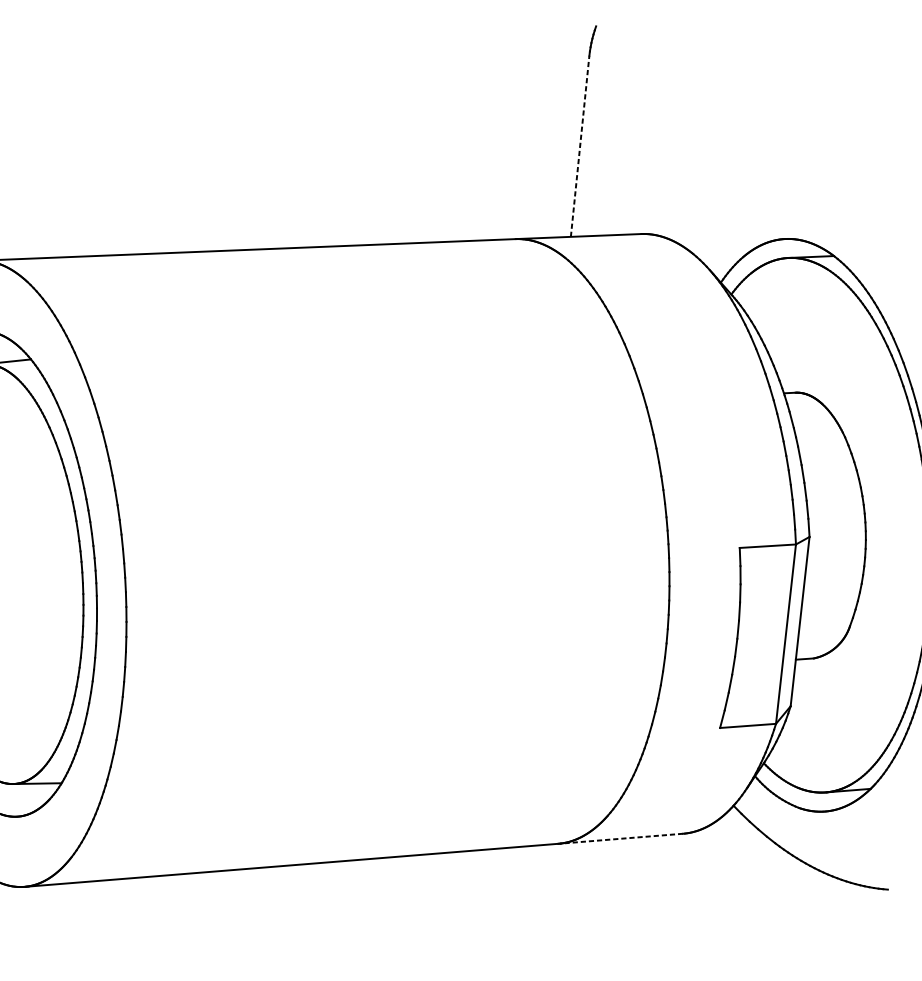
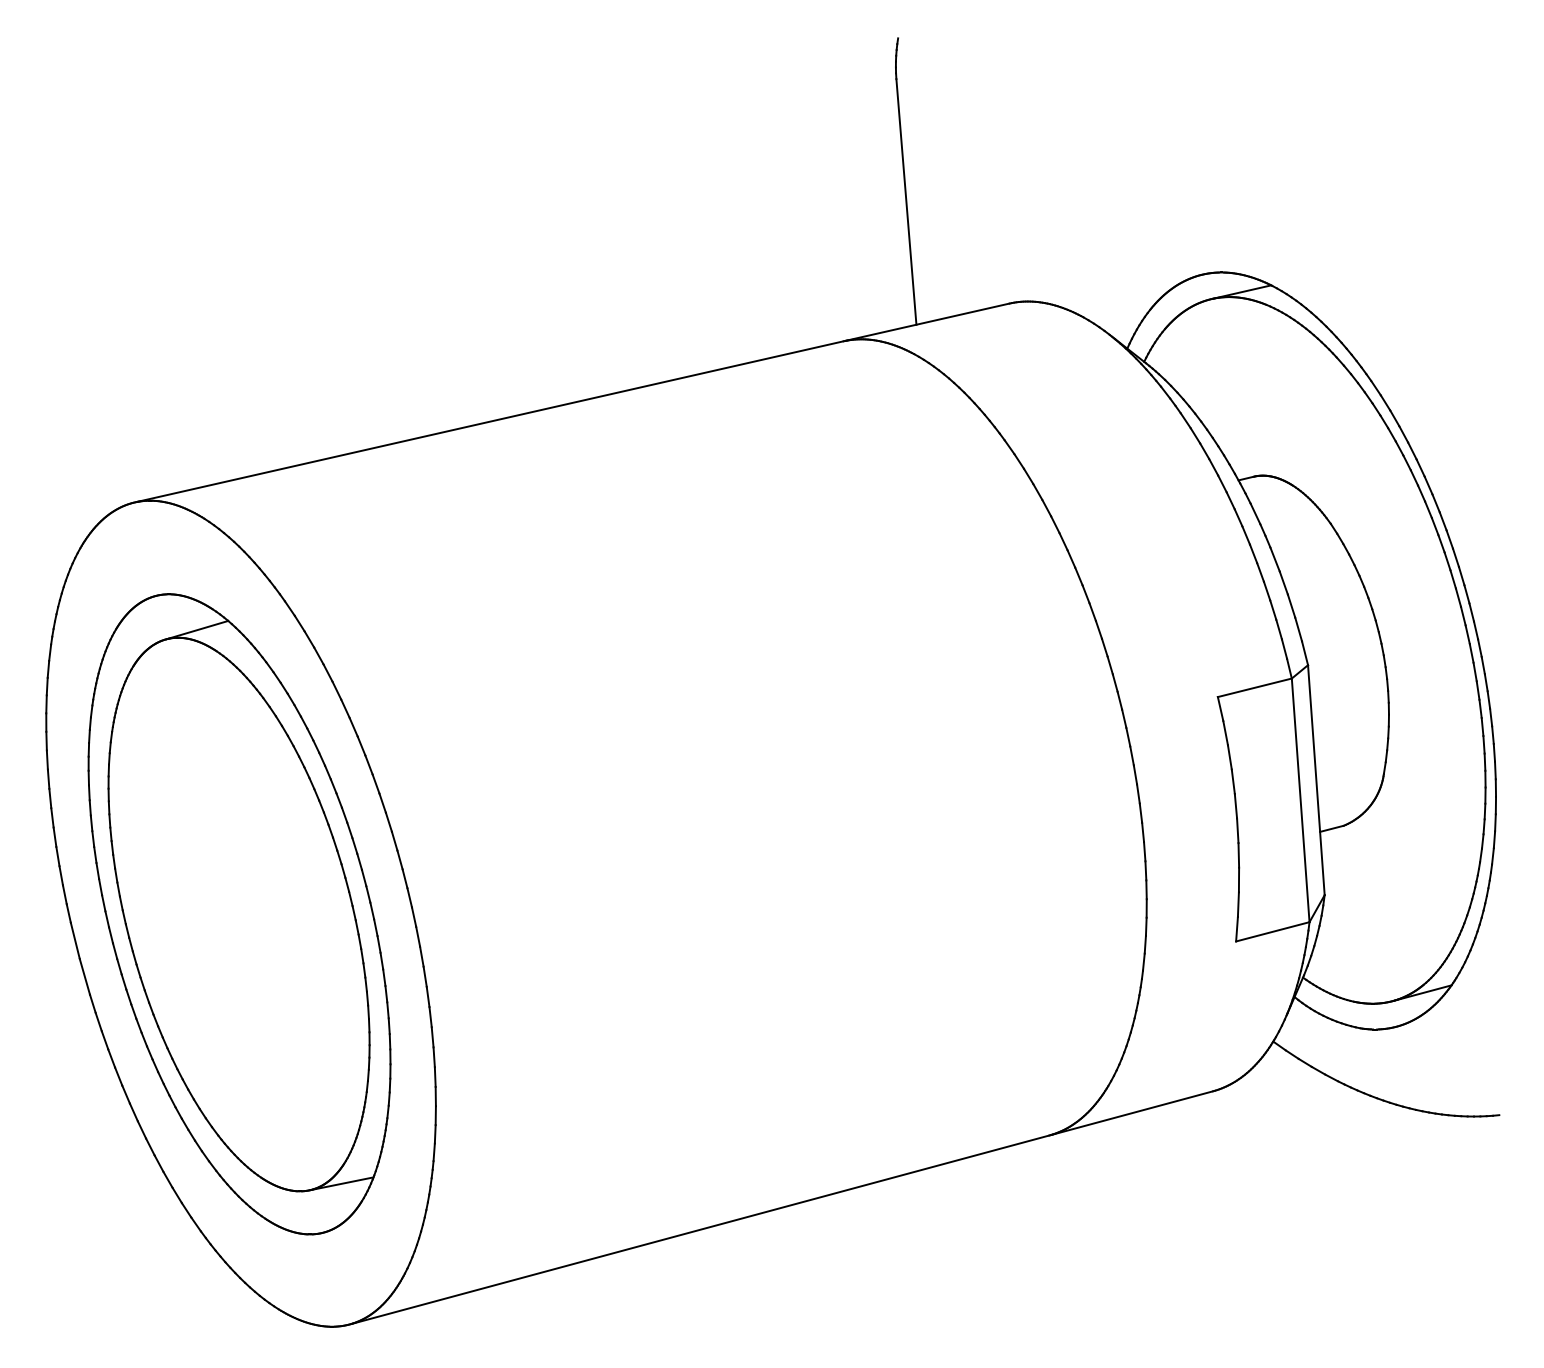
line: (580, 145) -> (906, 201), dashed -> solid
line: (621, 839) -> (1132, 1113), dashed -> solid

